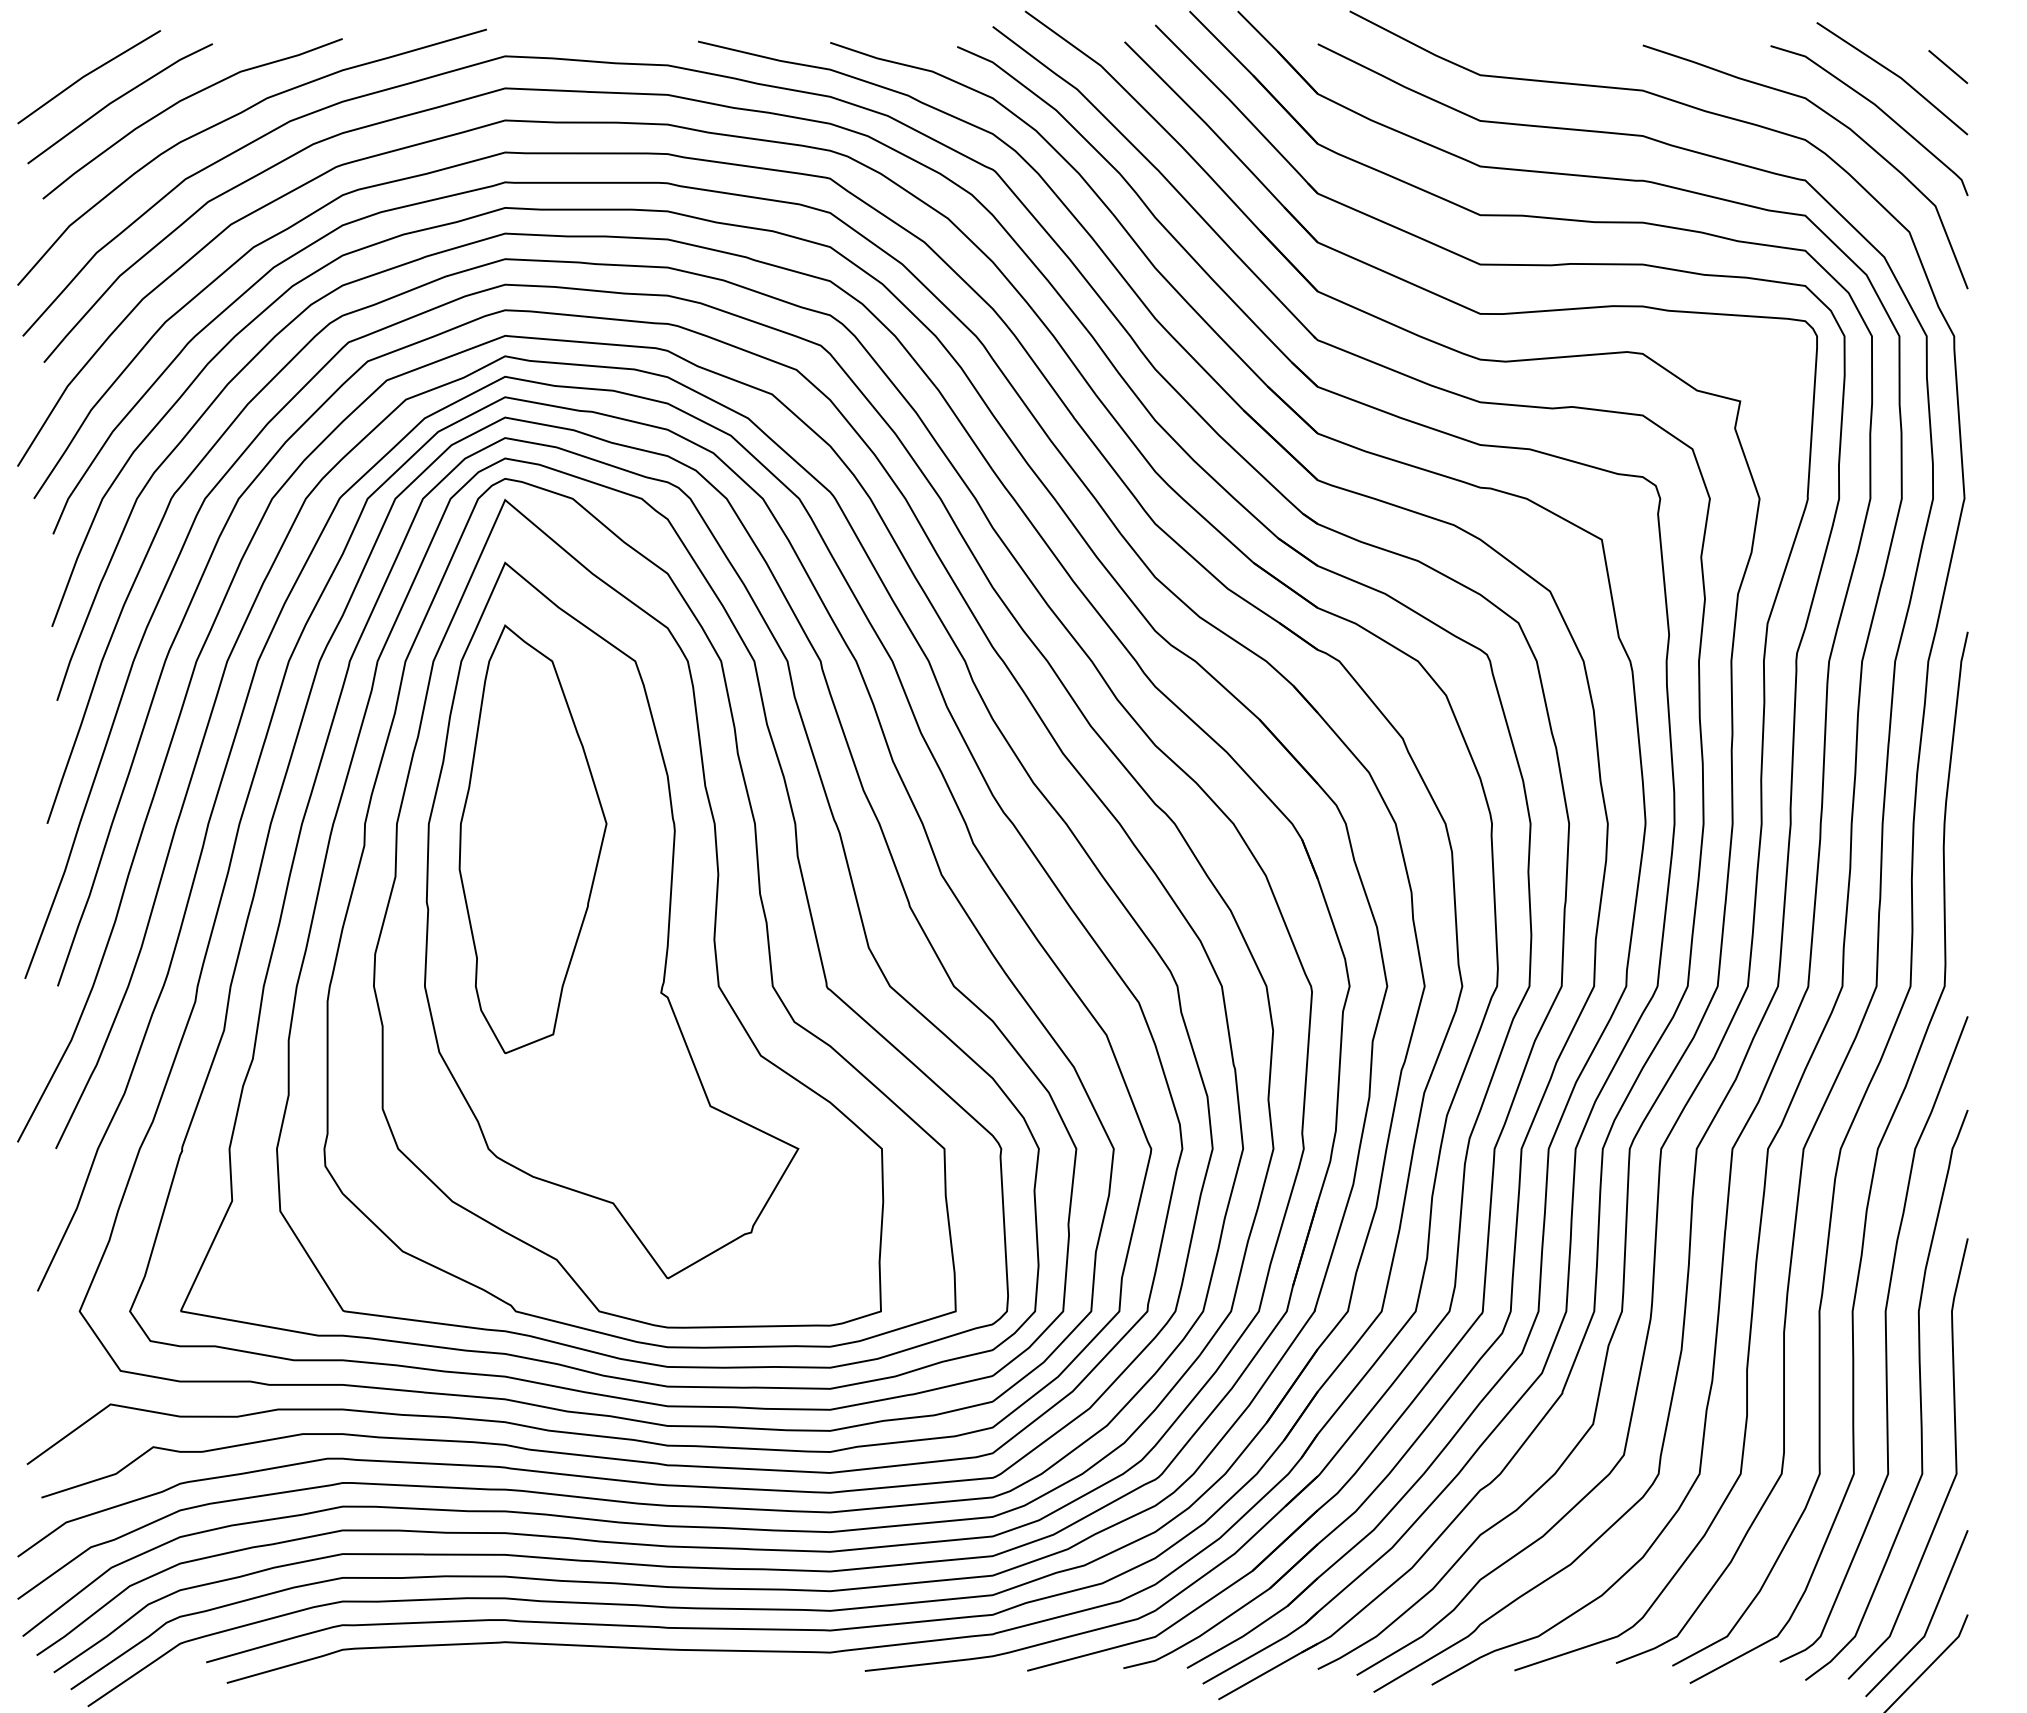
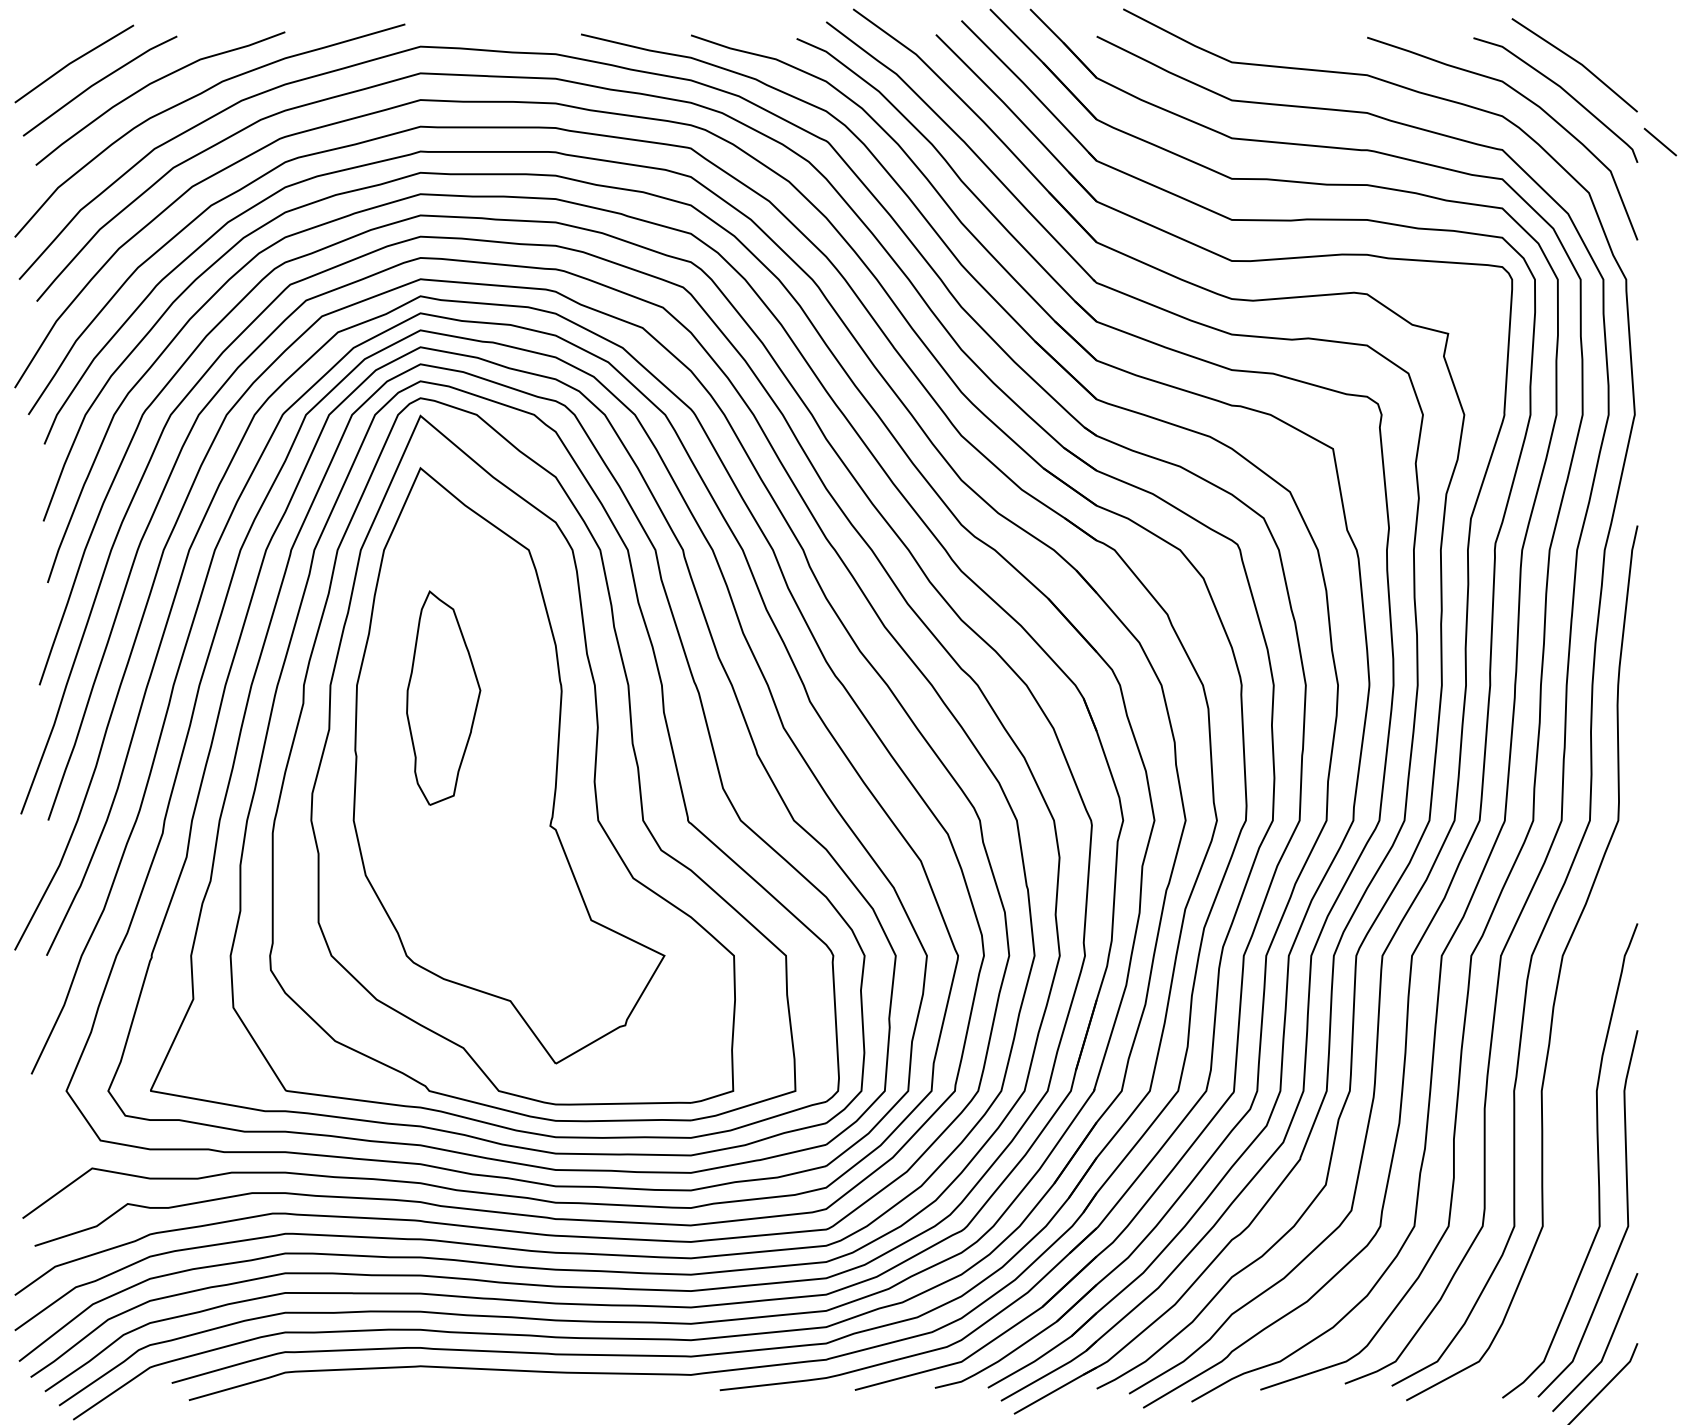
line: (1948, 66) -> (1660, 141), moved
part: (532, 839) -> (443, 698), size x0.6
curve: (1885, 1339) -> (1569, 1114), removed

